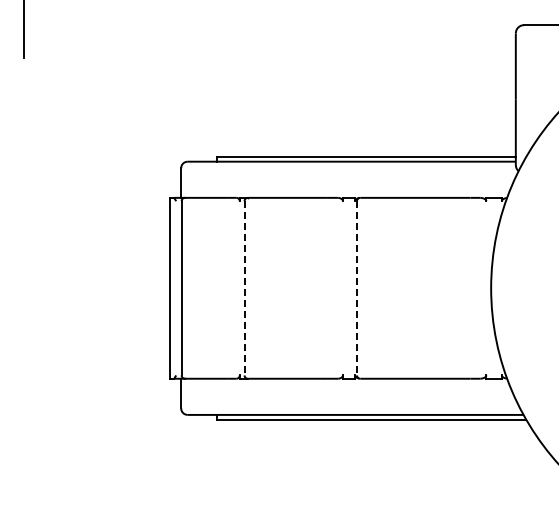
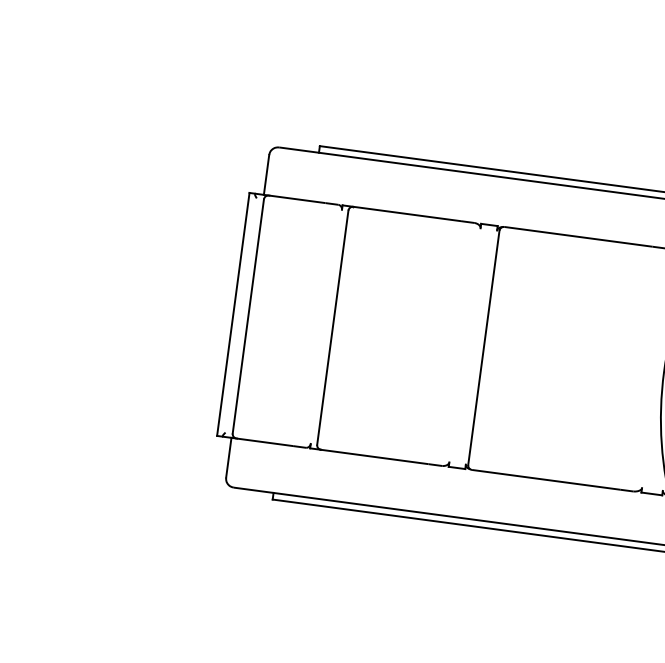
line: (244, 288) -> (332, 327), dashed -> solid
line: (357, 288) -> (484, 348), dashed -> solid

